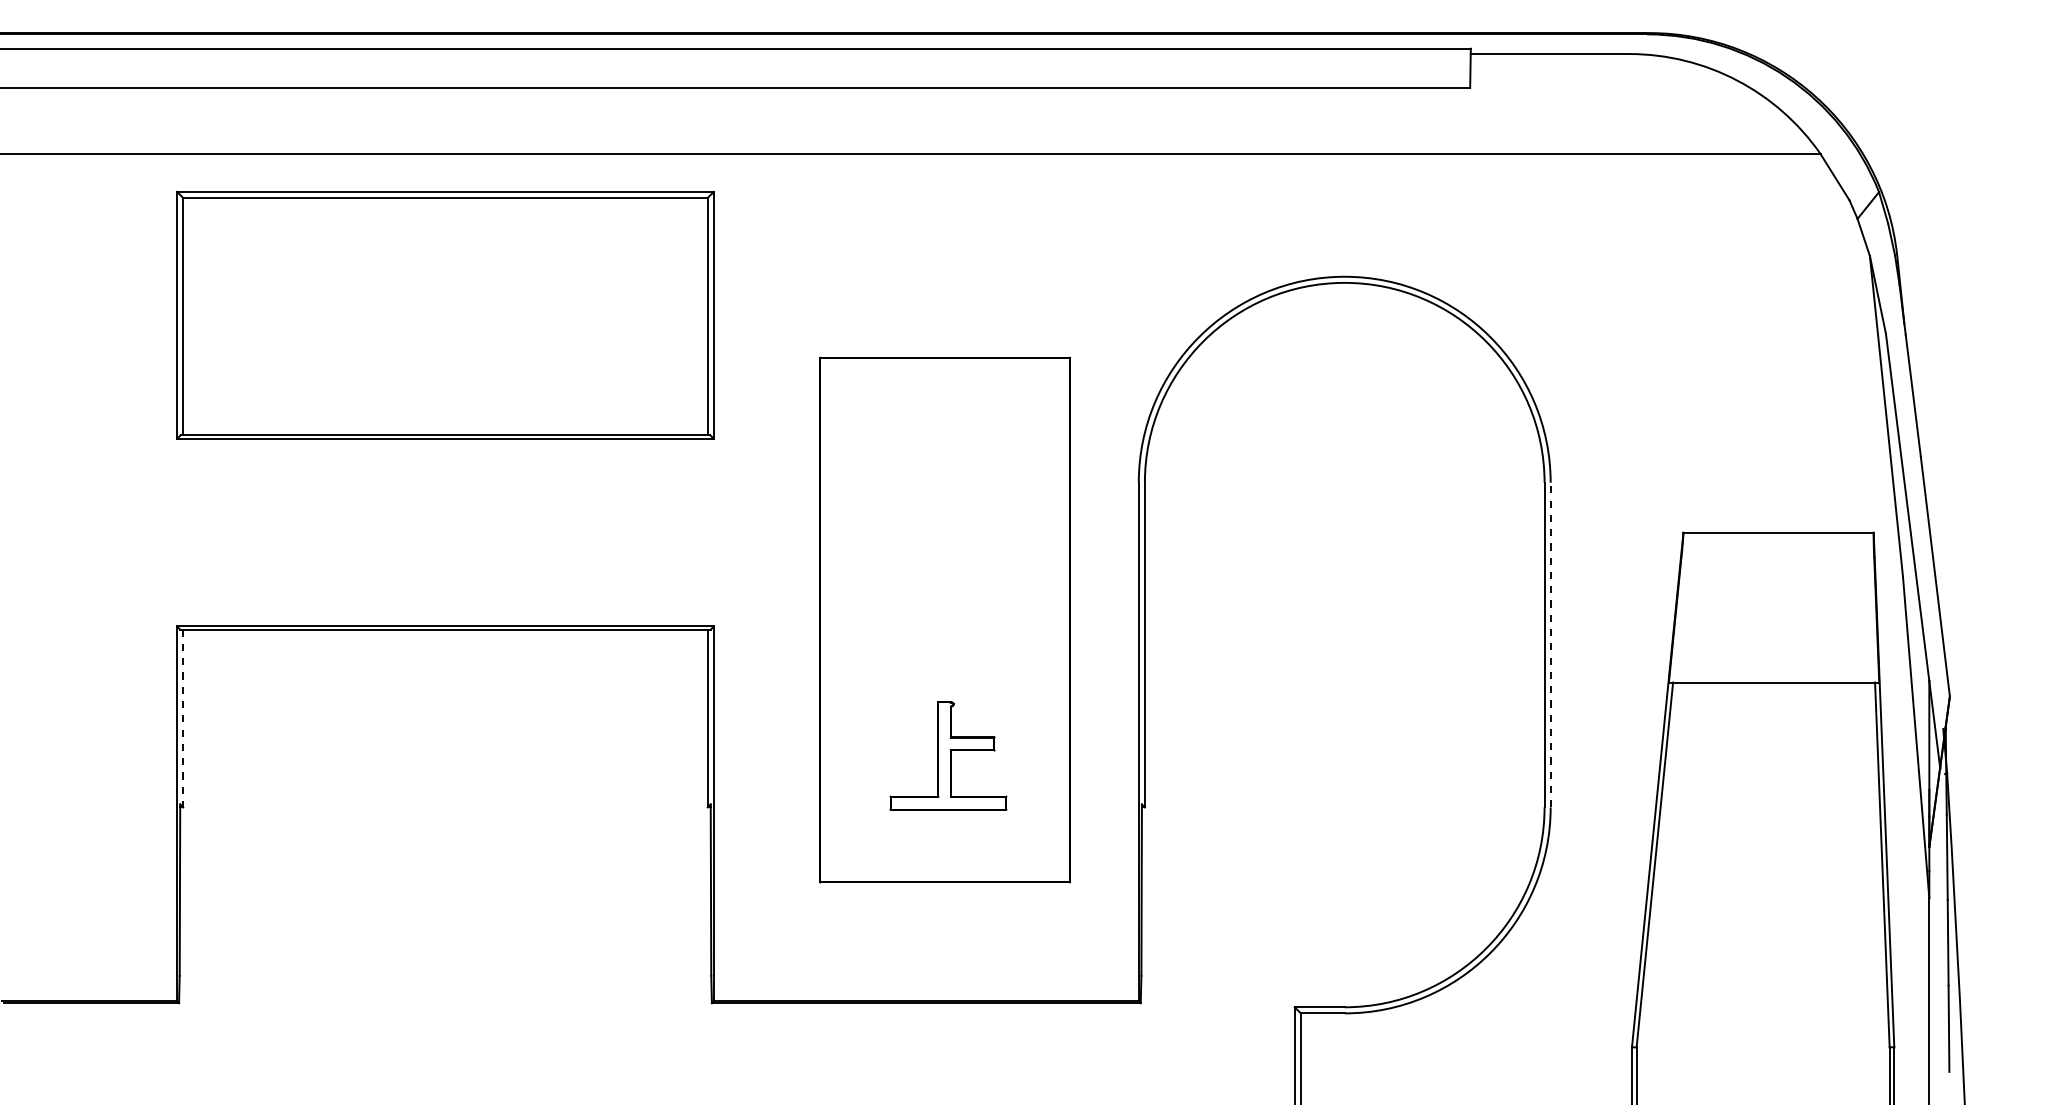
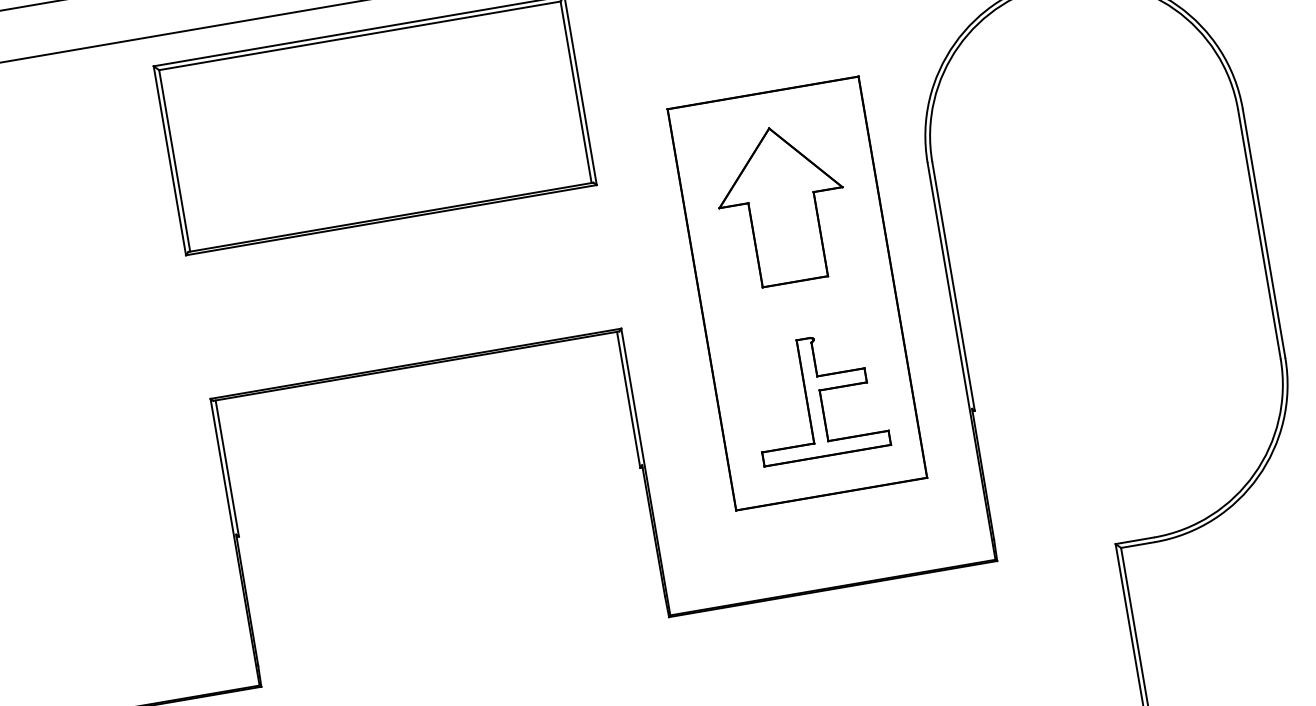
part: (944, 504) -> (781, 205), added
line: (1550, 644) -> (1263, 233), dashed -> solid
line: (183, 718) -> (227, 468), dashed -> solid
part: (948, 755) -> (817, 396), size x1.43

